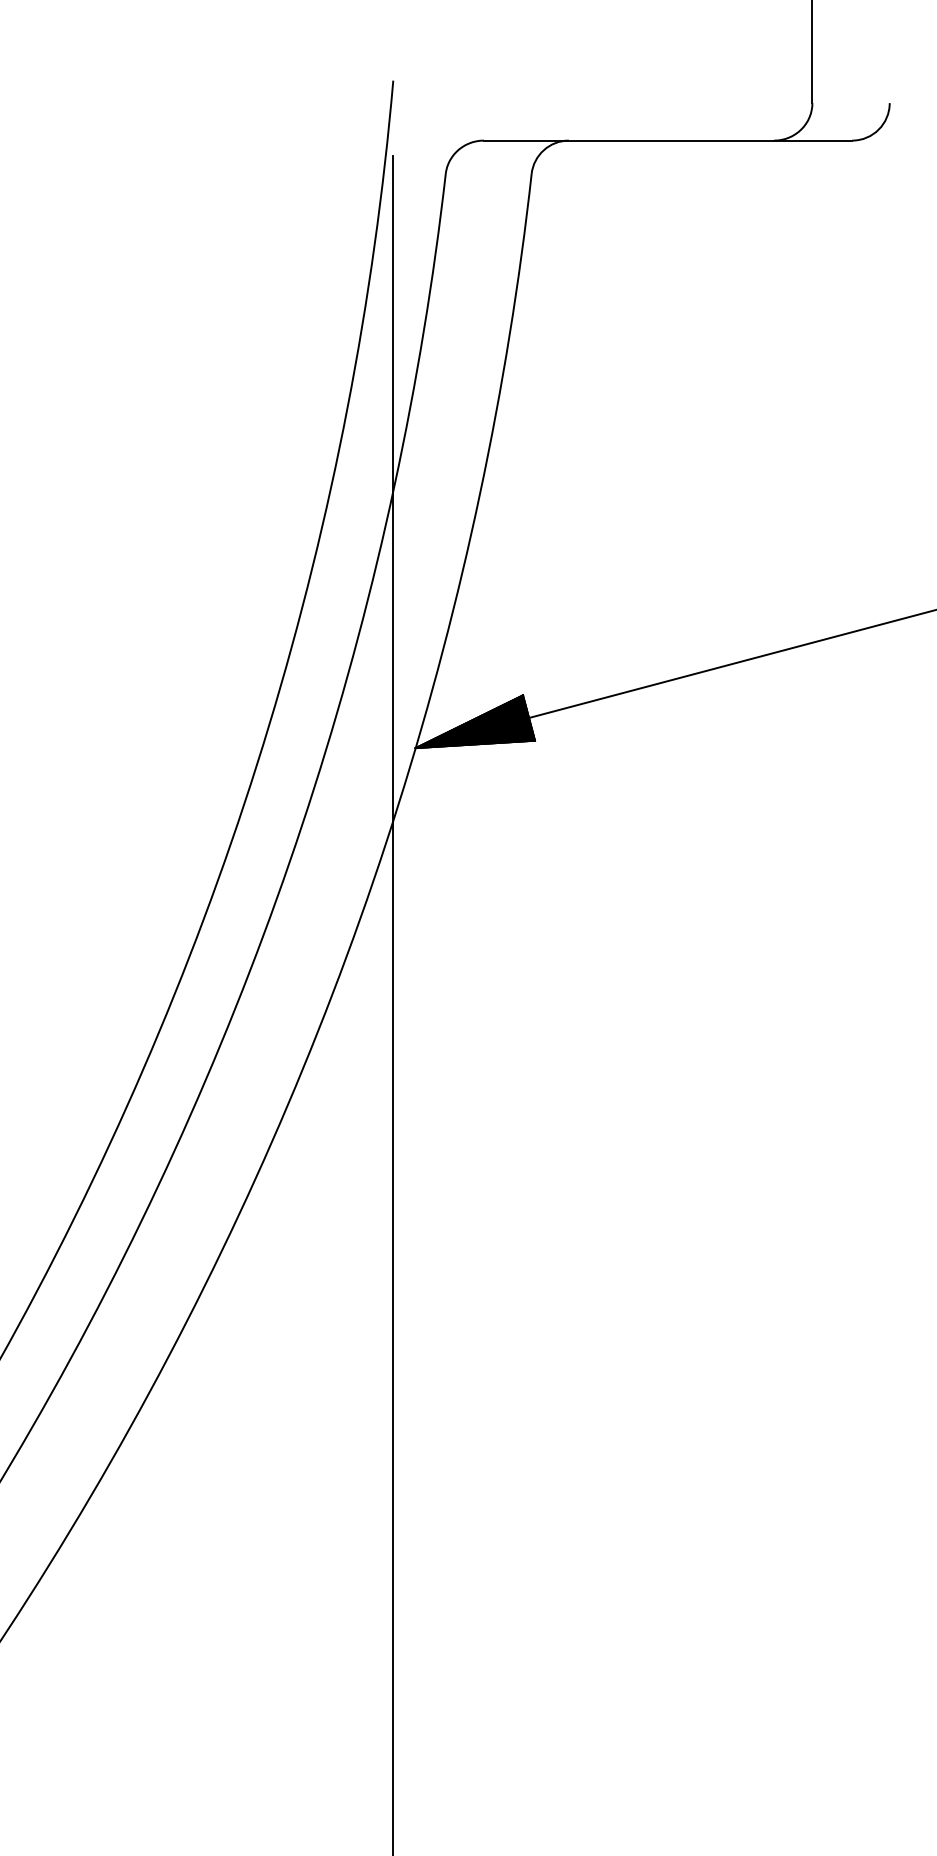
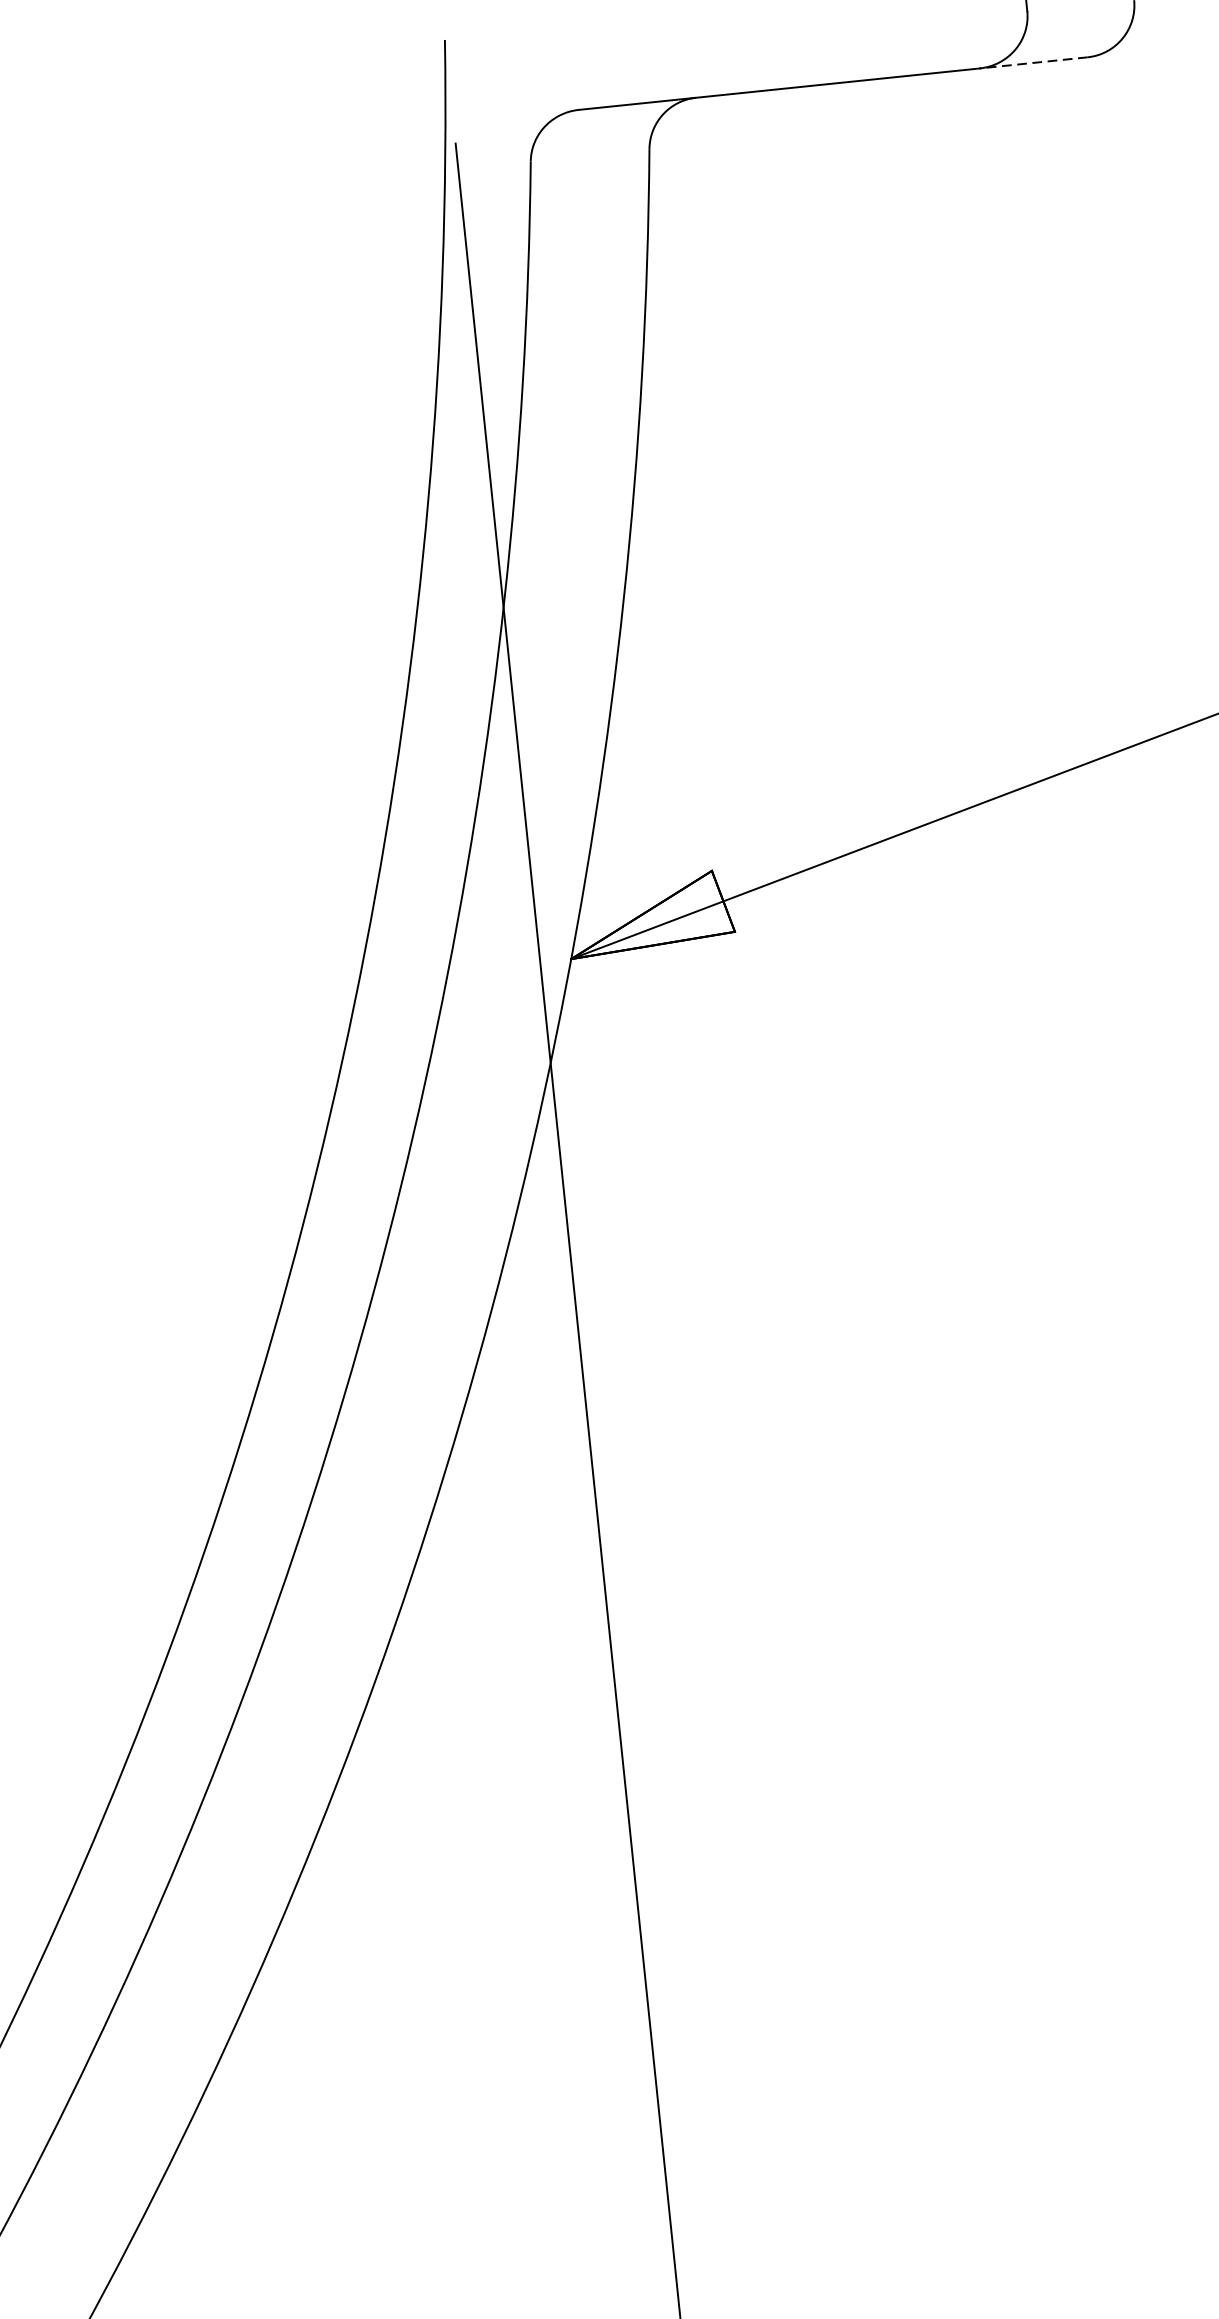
line: (812, 140) -> (1032, 62), solid -> dashed
fill: (474, 721) -> (648, 913), removed

